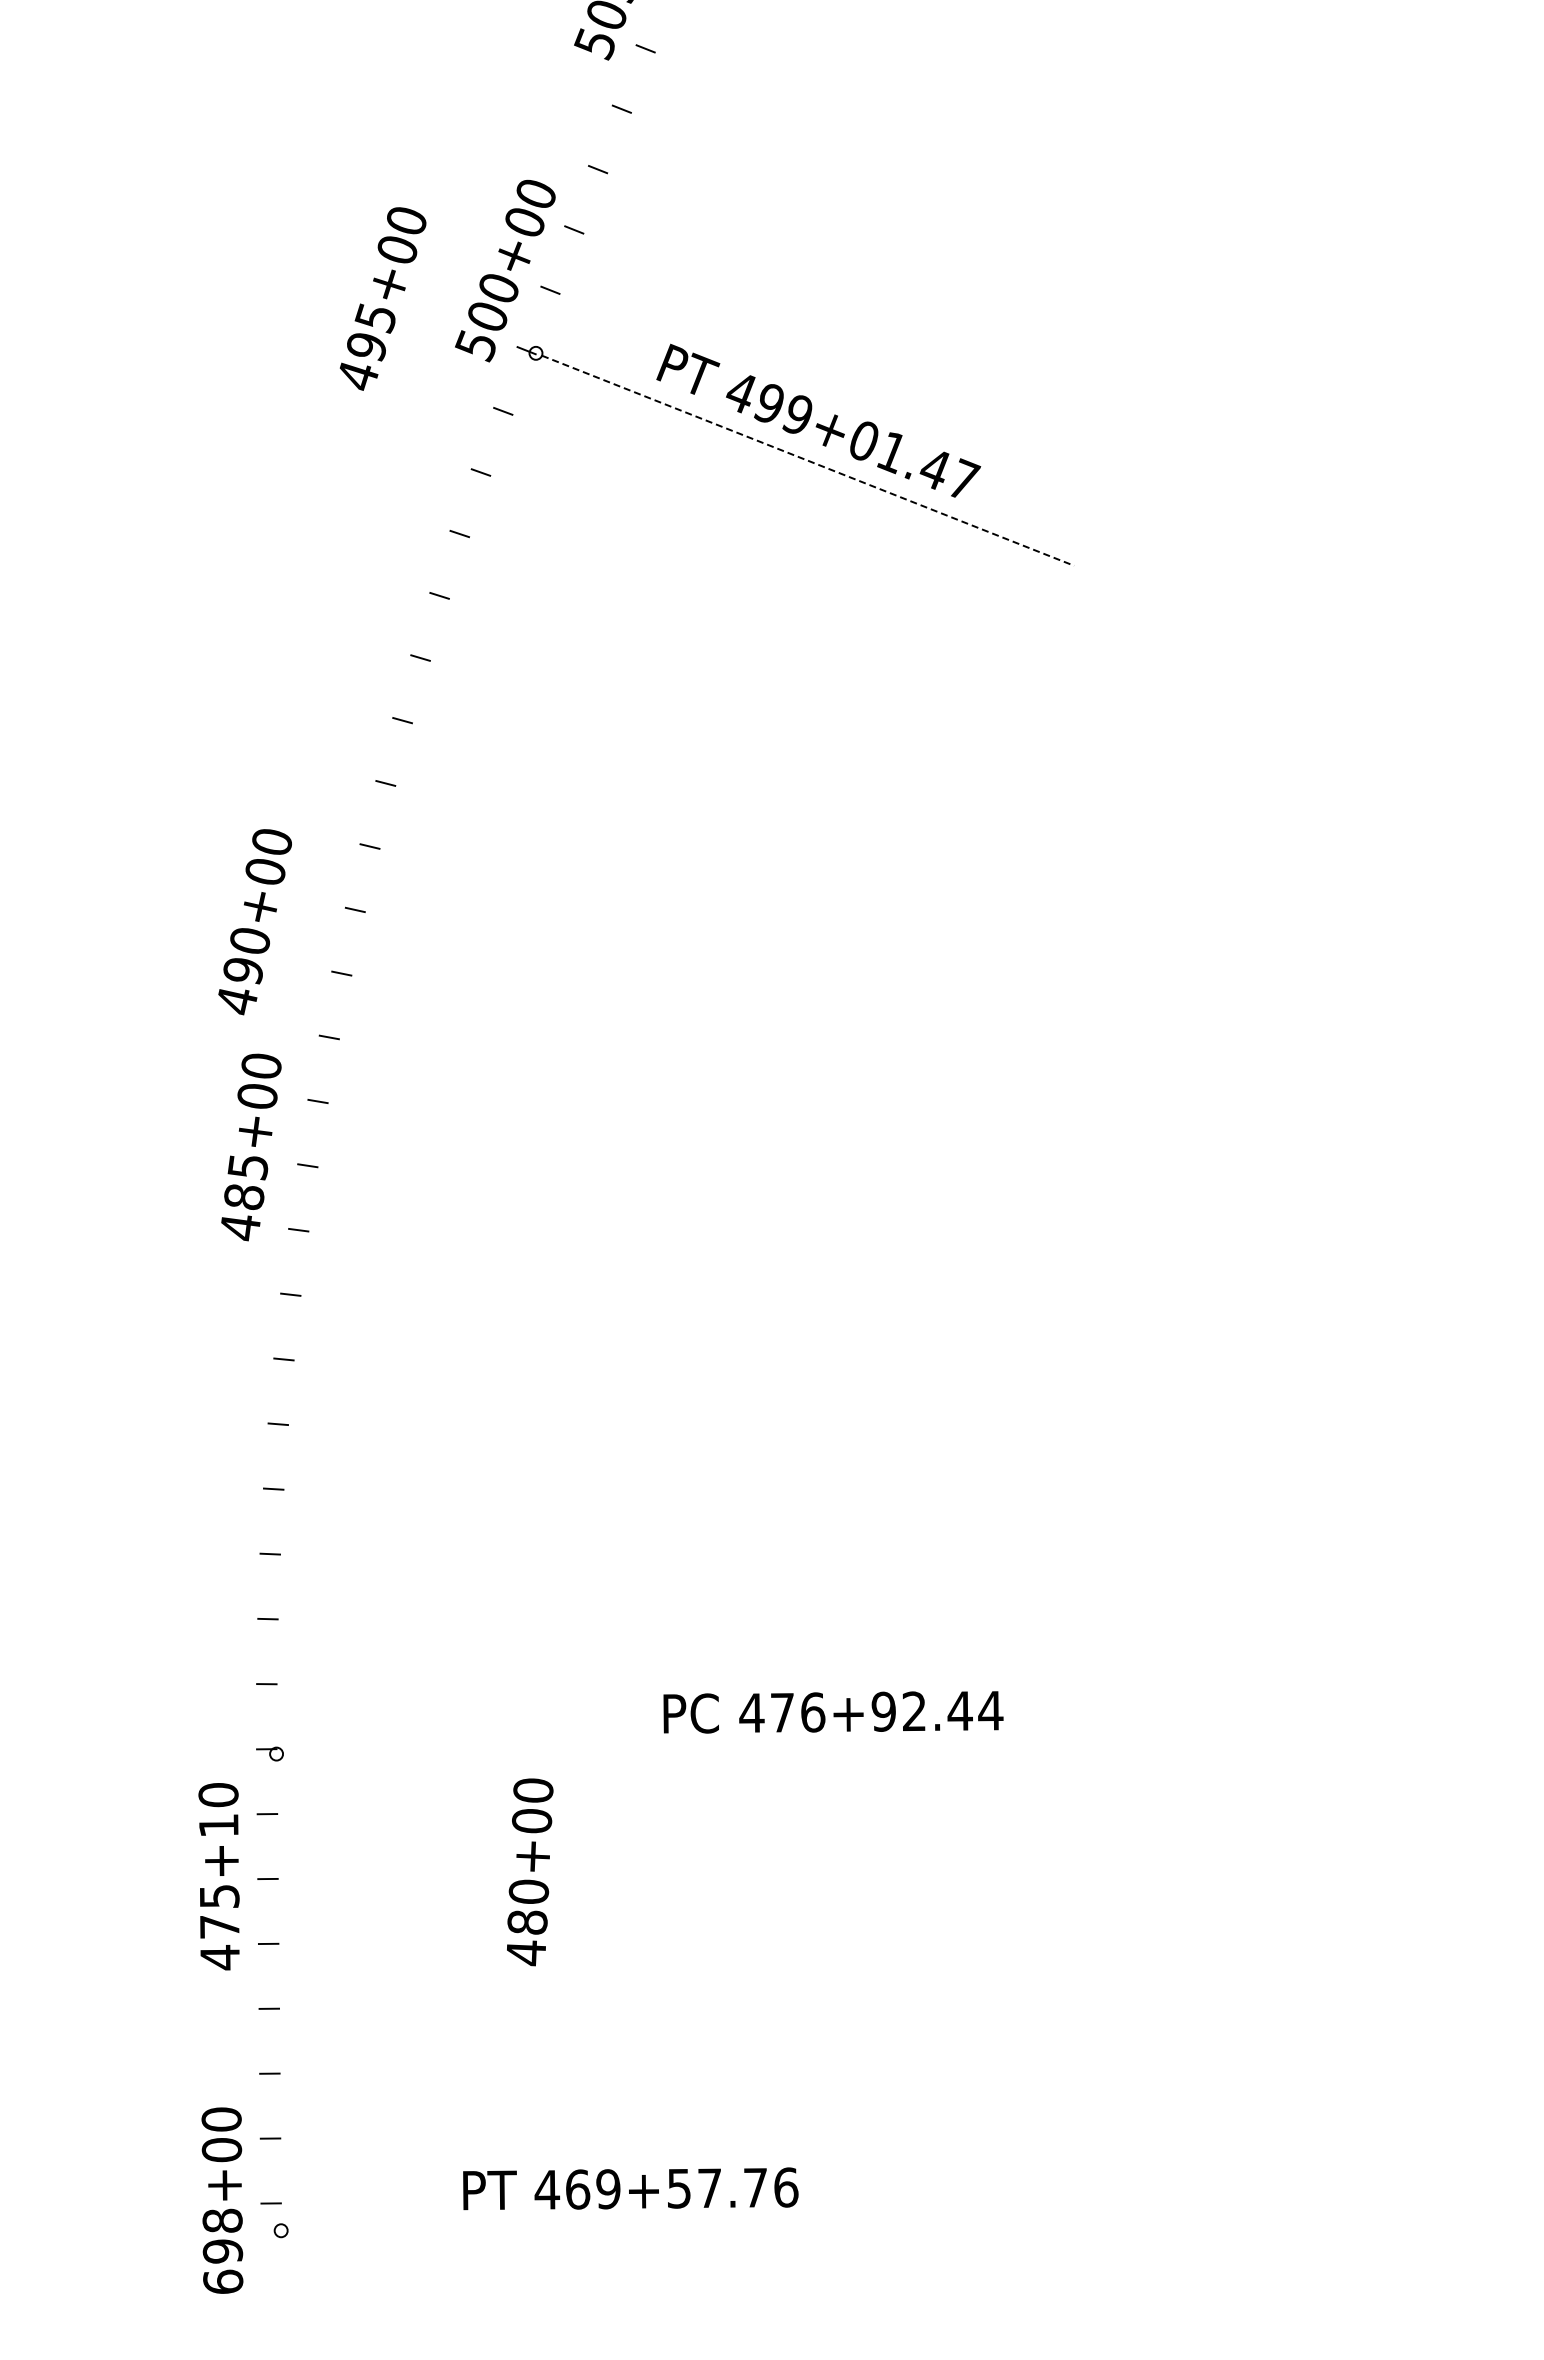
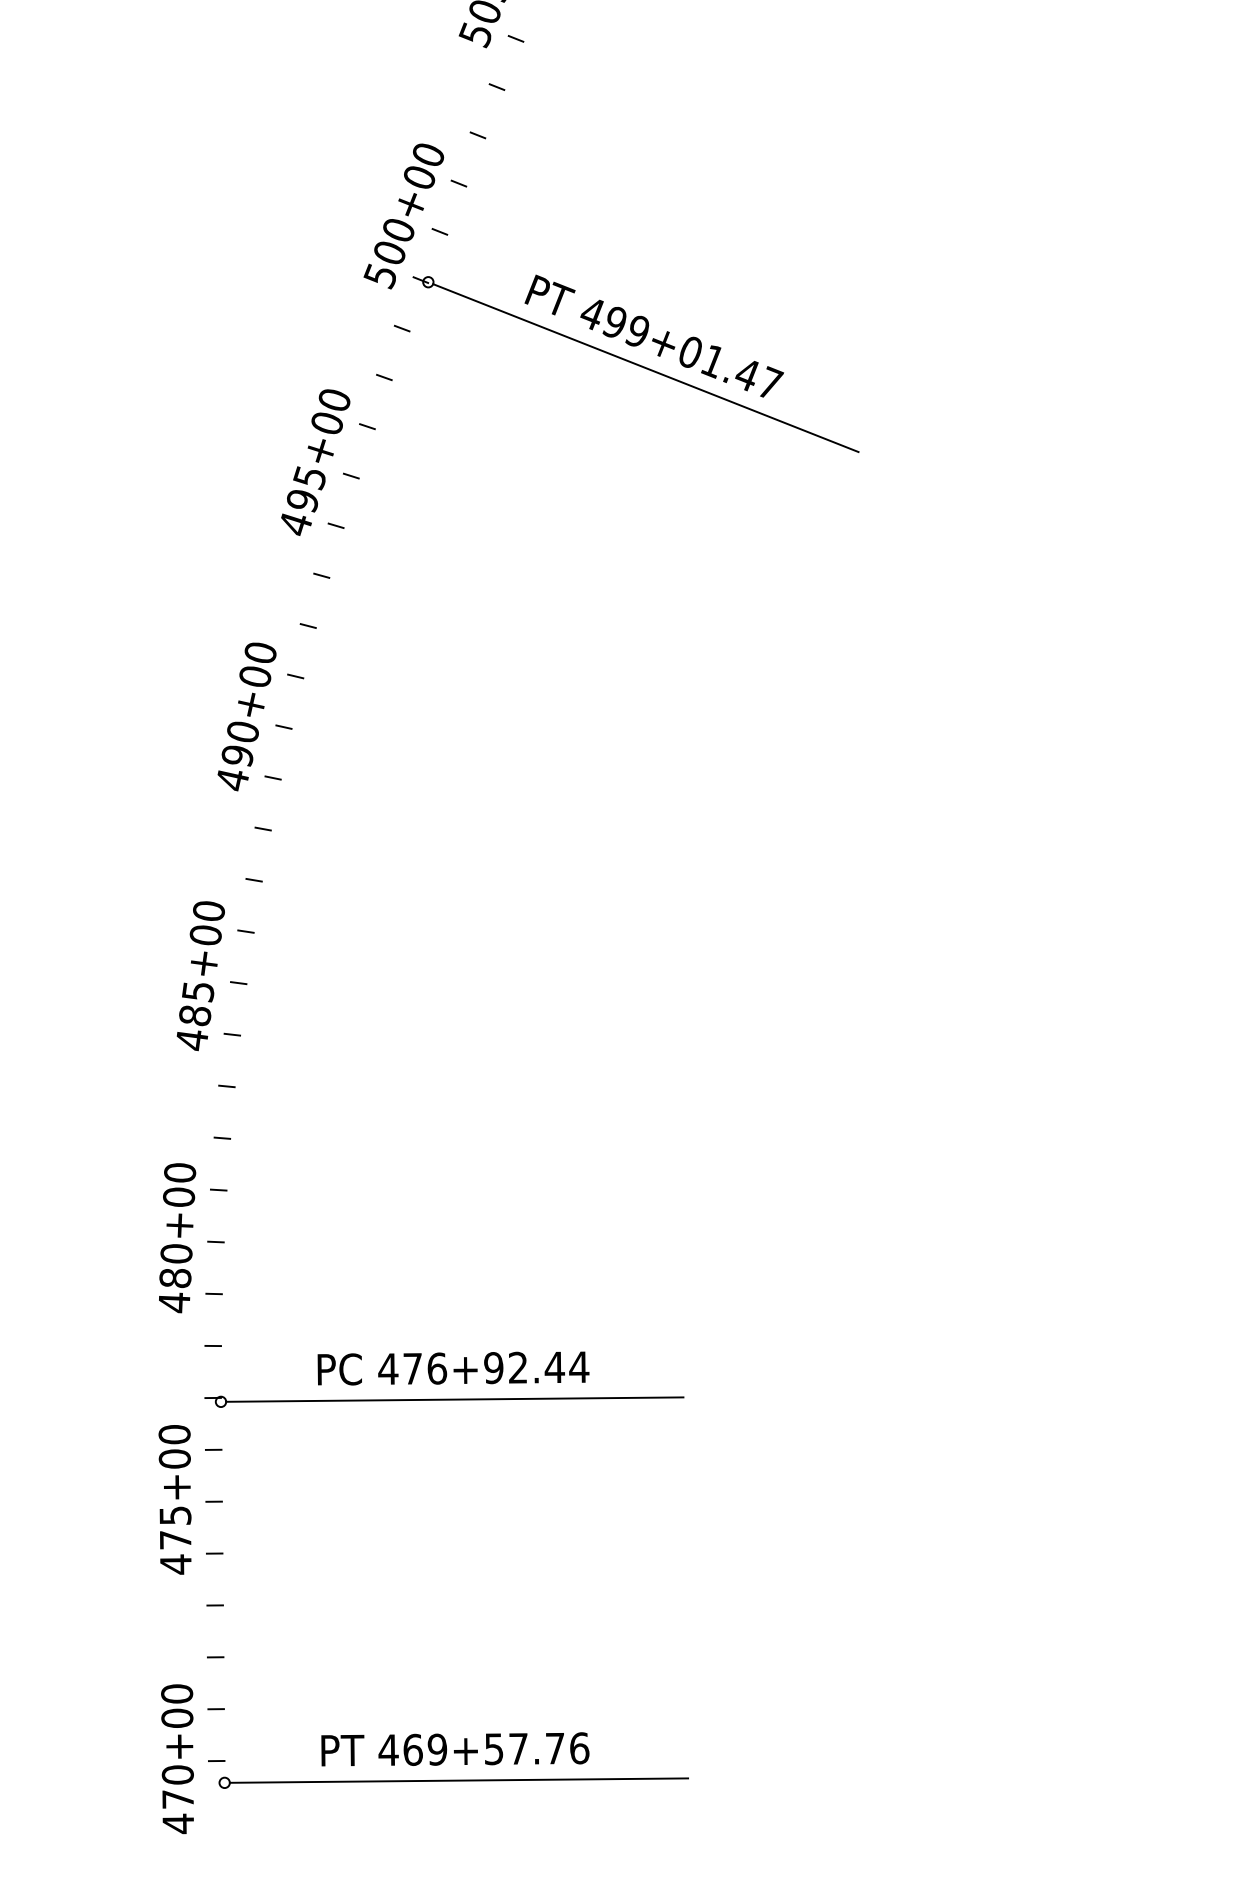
text: (382, 298) -> (315, 462), moved
line: (808, 460) -> (646, 367), dashed -> solid
text: (254, 922) -> (246, 717), moved
text: (251, 1147) -> (200, 976), moved
text: (833, 1712) -> (453, 1368), moved
line: (569, 1751) -> (455, 1399), added
text: (218, 1825) -> (174, 1458), 475+10 -> 475+00
text: (530, 1872) -> (177, 1238), moved
text: (630, 2188) -> (455, 1749), moved
line: (573, 2227) -> (458, 1780), added
text: (222, 2251) -> (177, 1799), 698+00 -> 470+00

